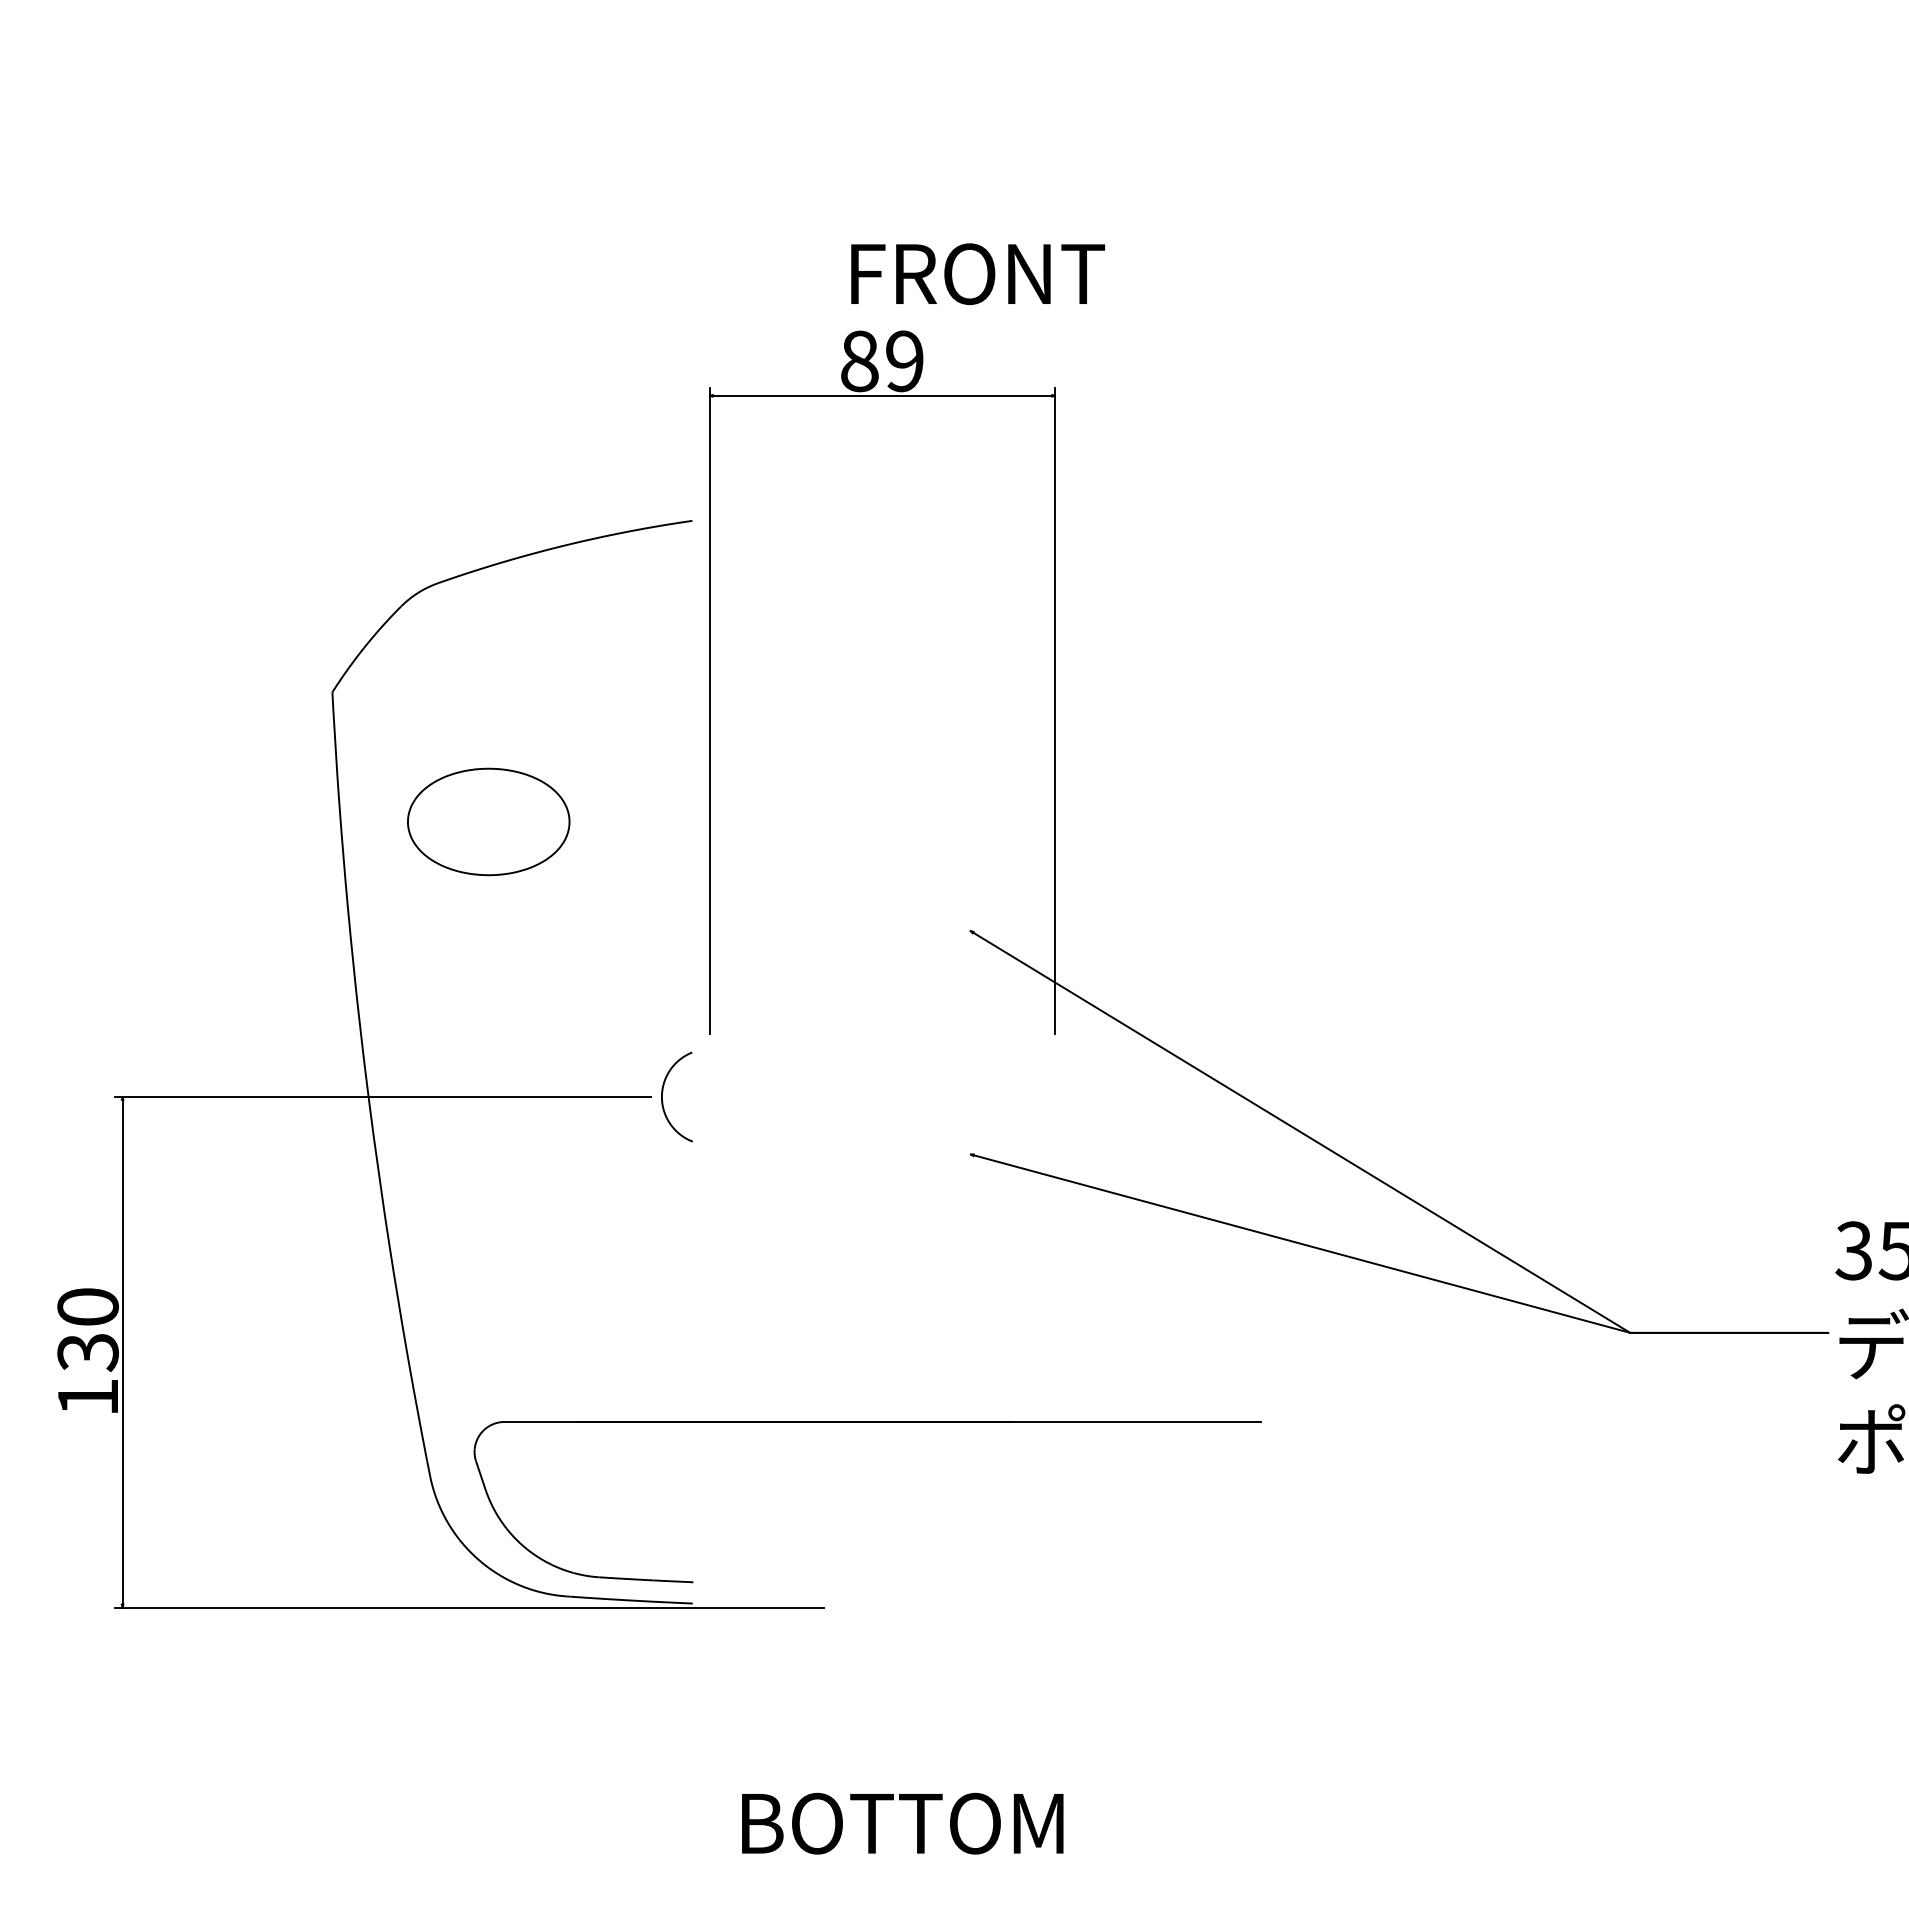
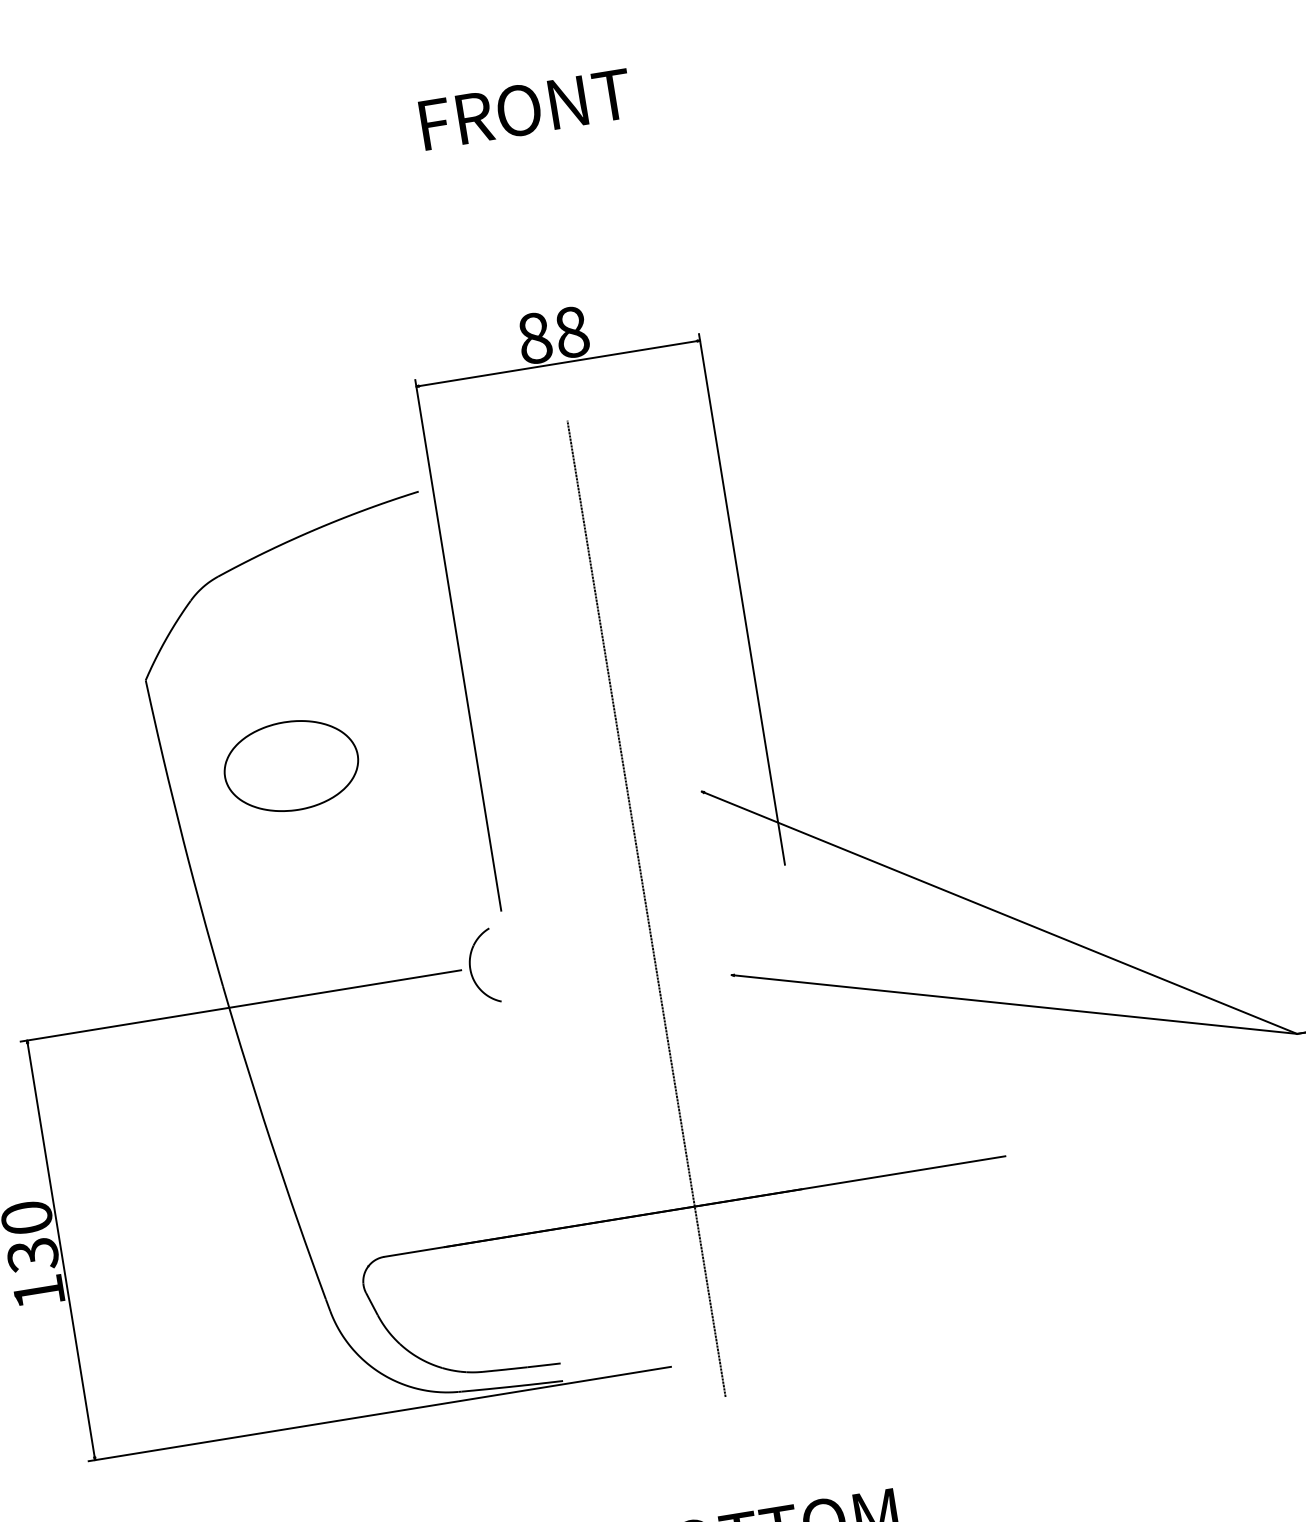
text: (978, 273) -> (526, 108), moved
text: (904, 361) -> (571, 332), 89 -> 88
line: (882, 1059) -> (646, 908), added

